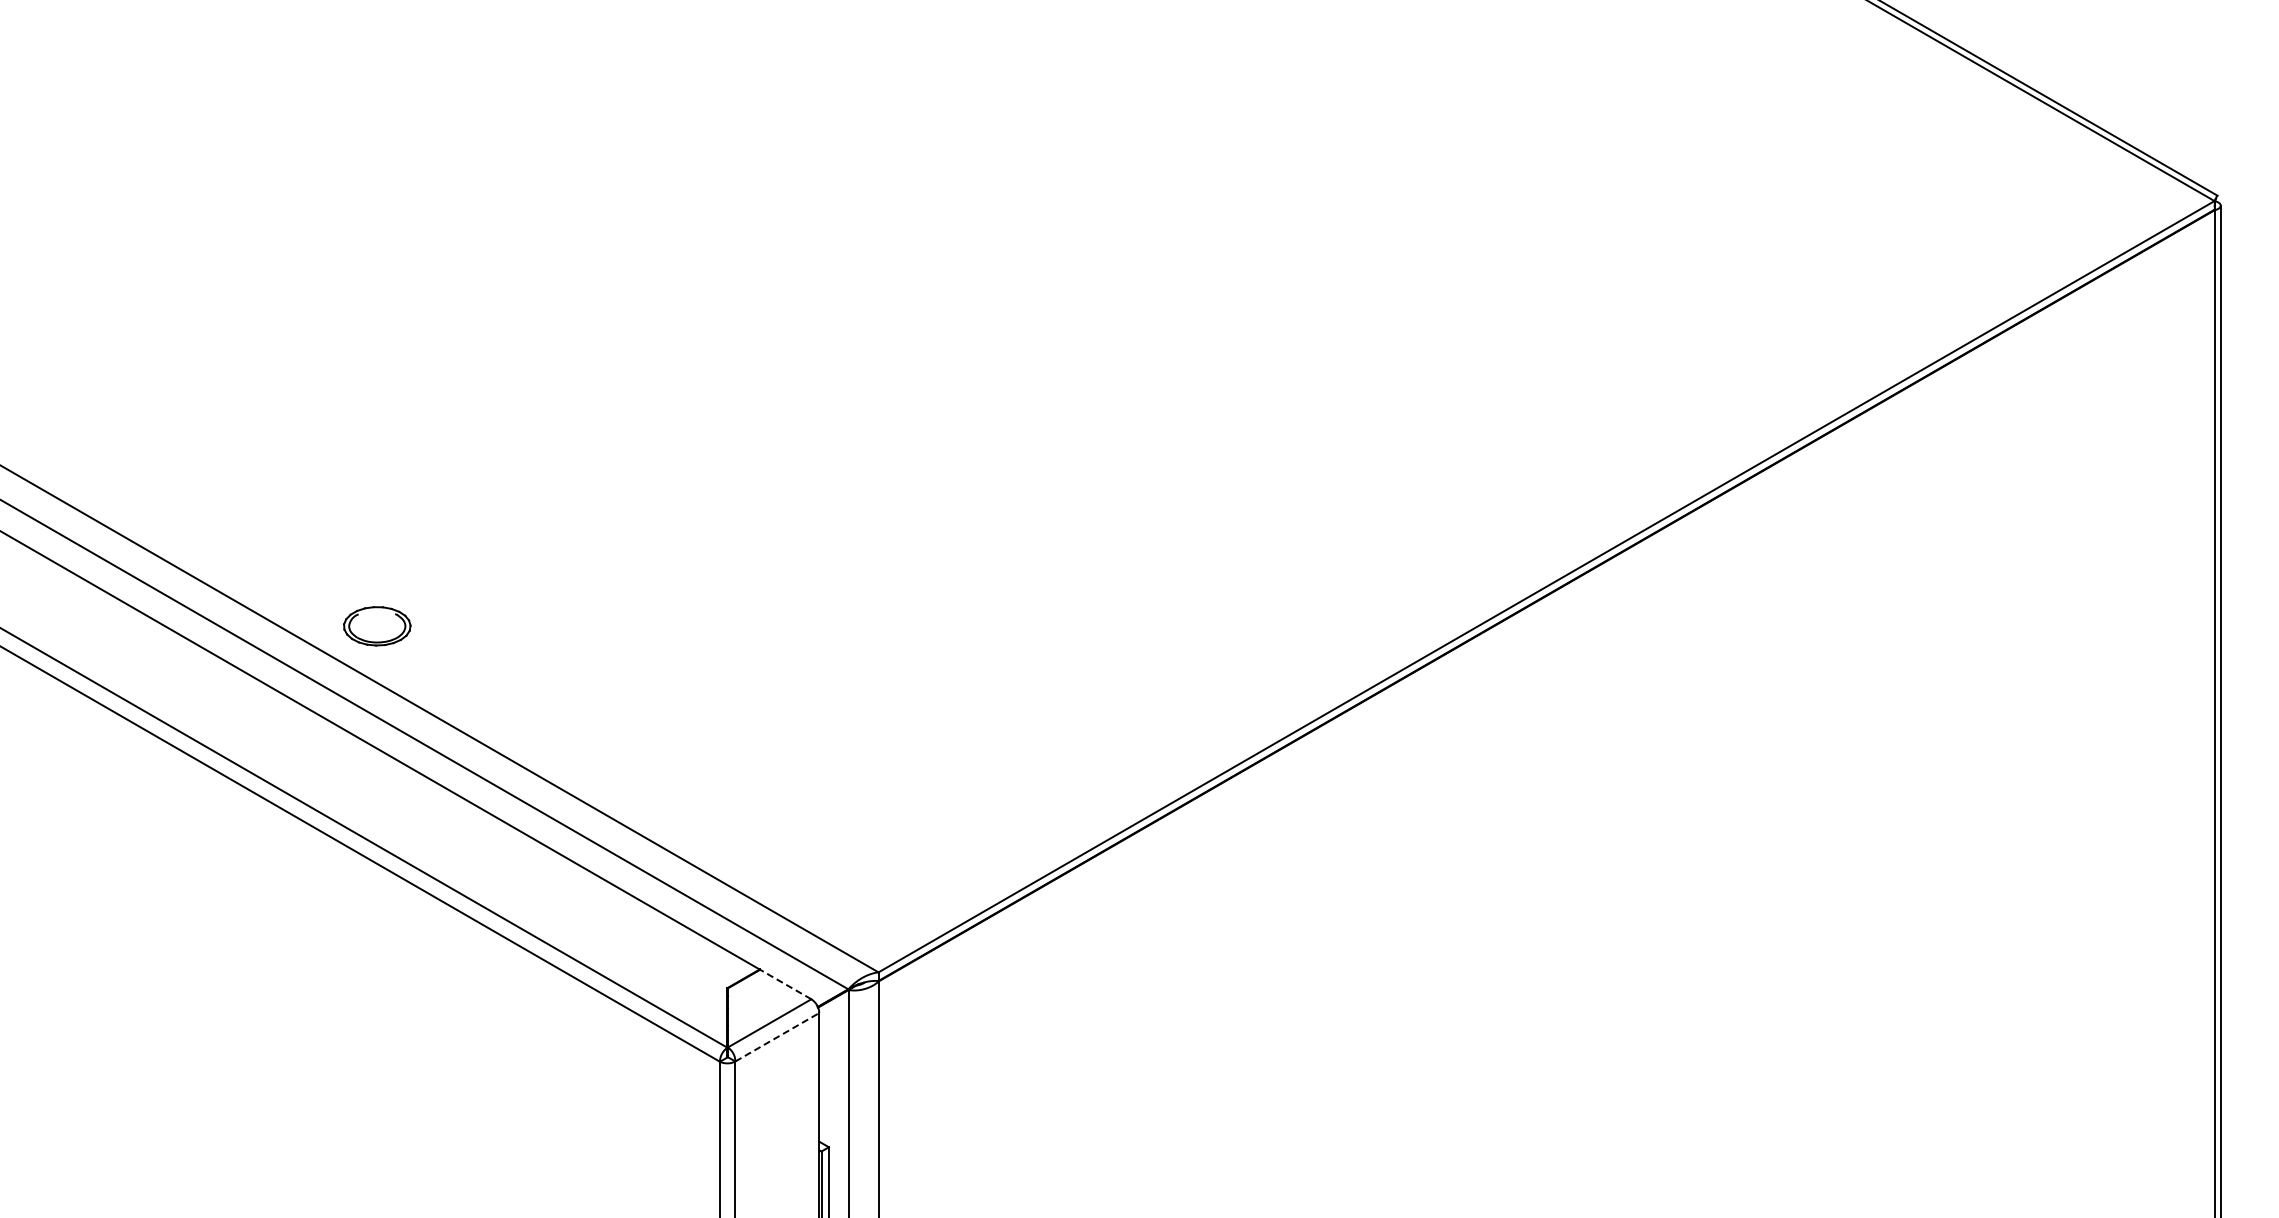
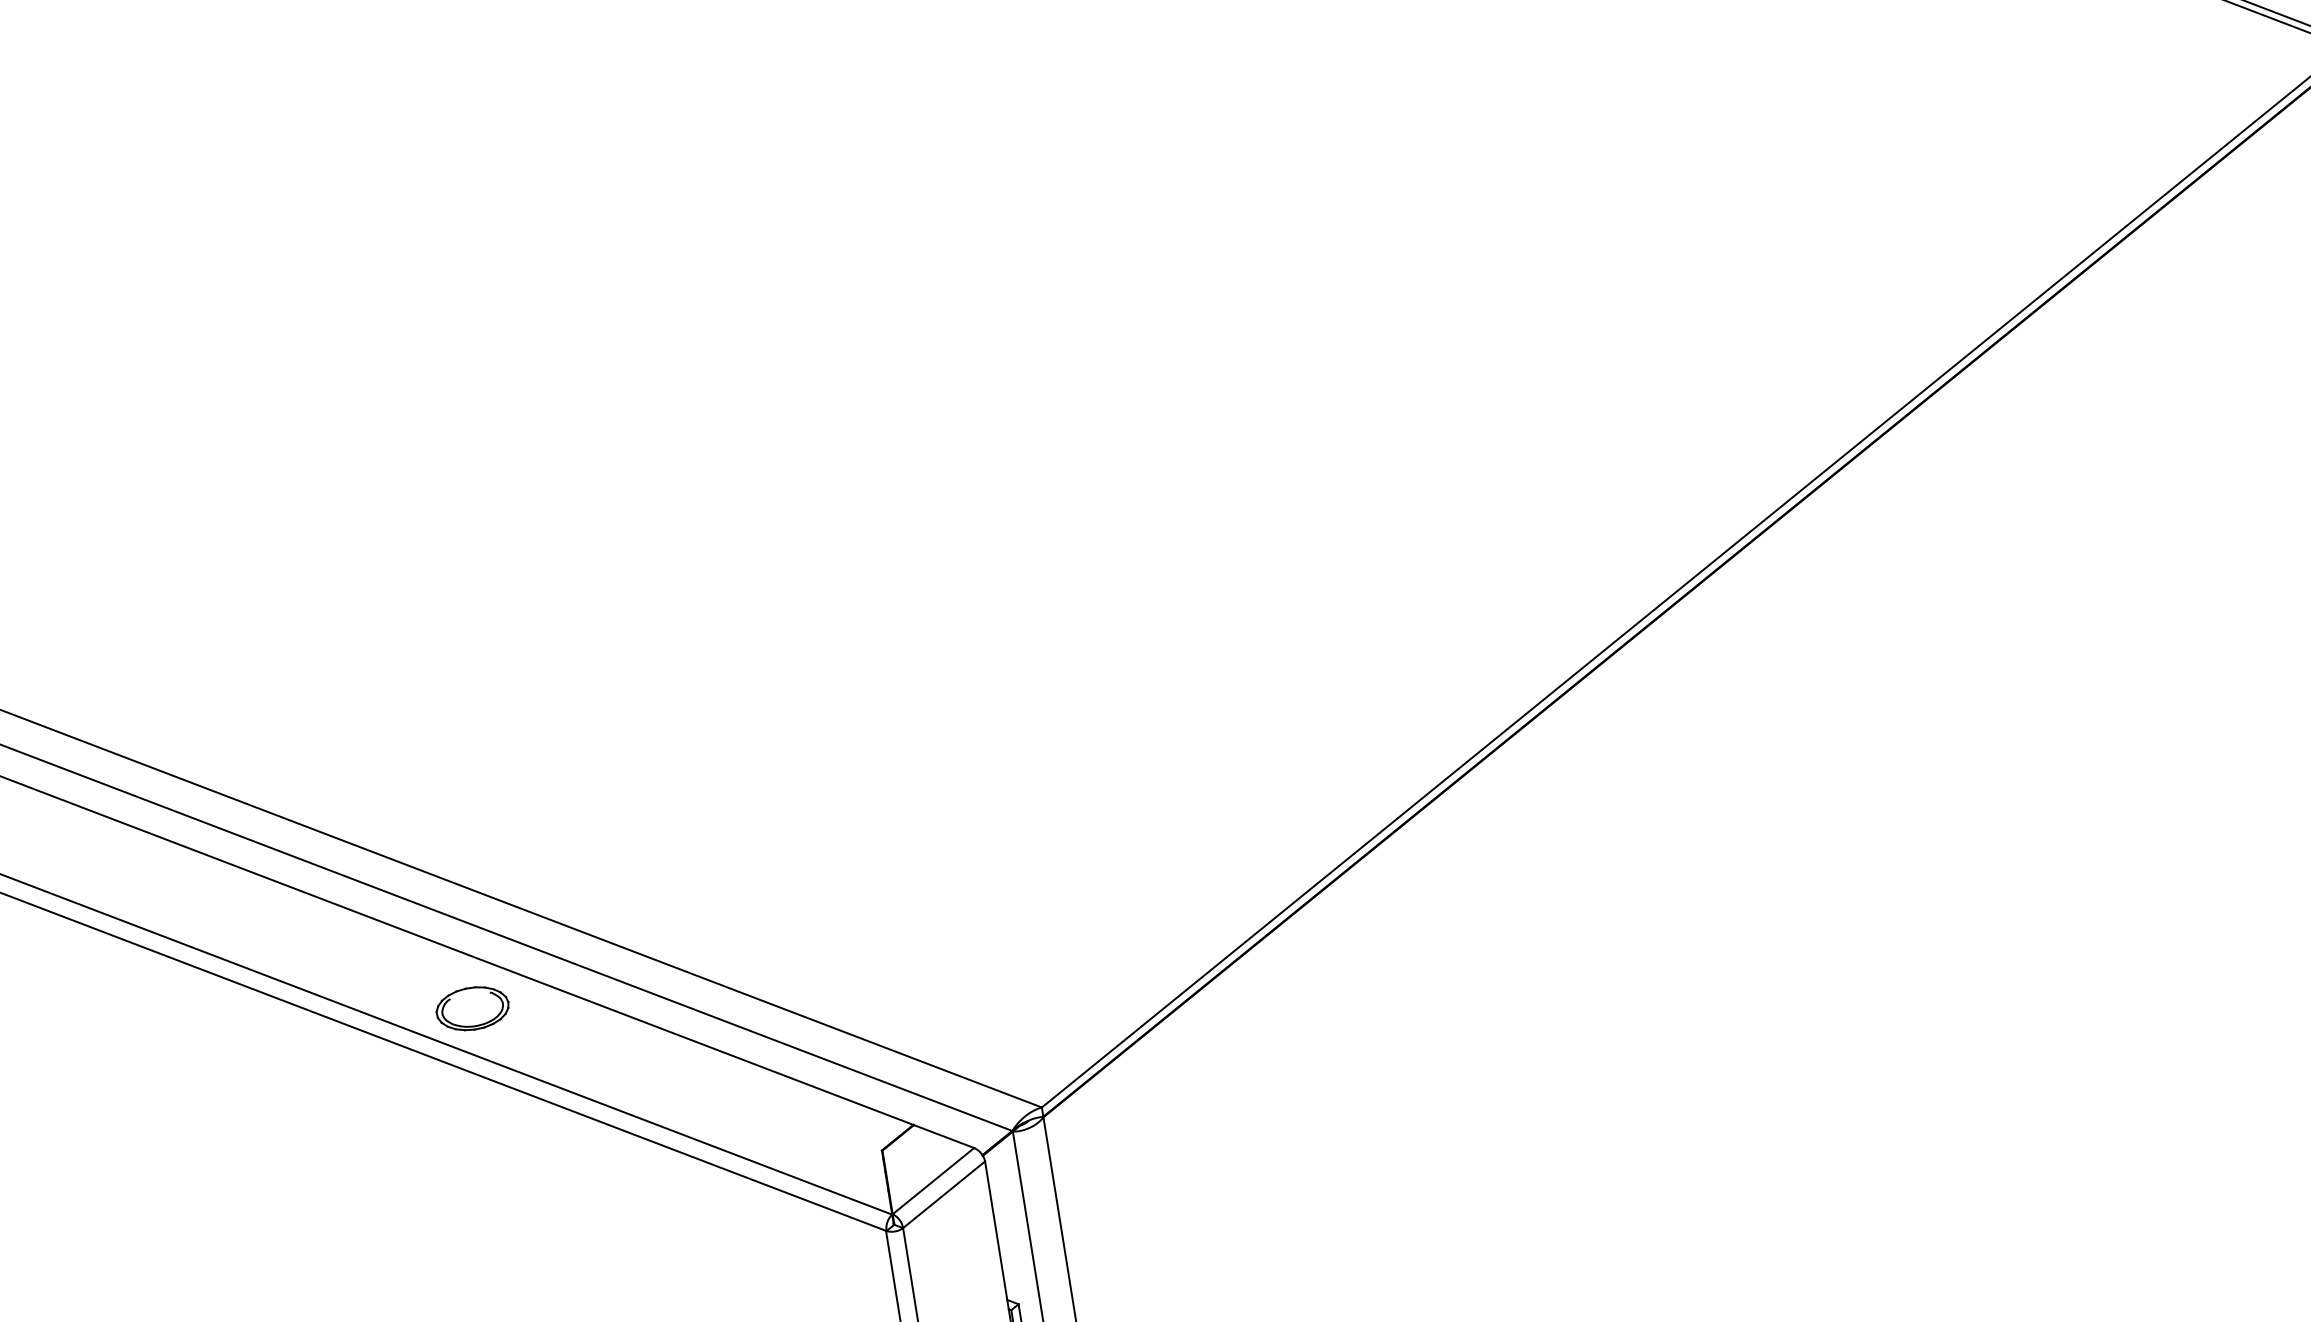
part: (377, 626) -> (472, 1008), moved
line: (785, 984) -> (943, 1136), dashed -> solid
line: (777, 1037) -> (944, 1195), dashed -> solid

